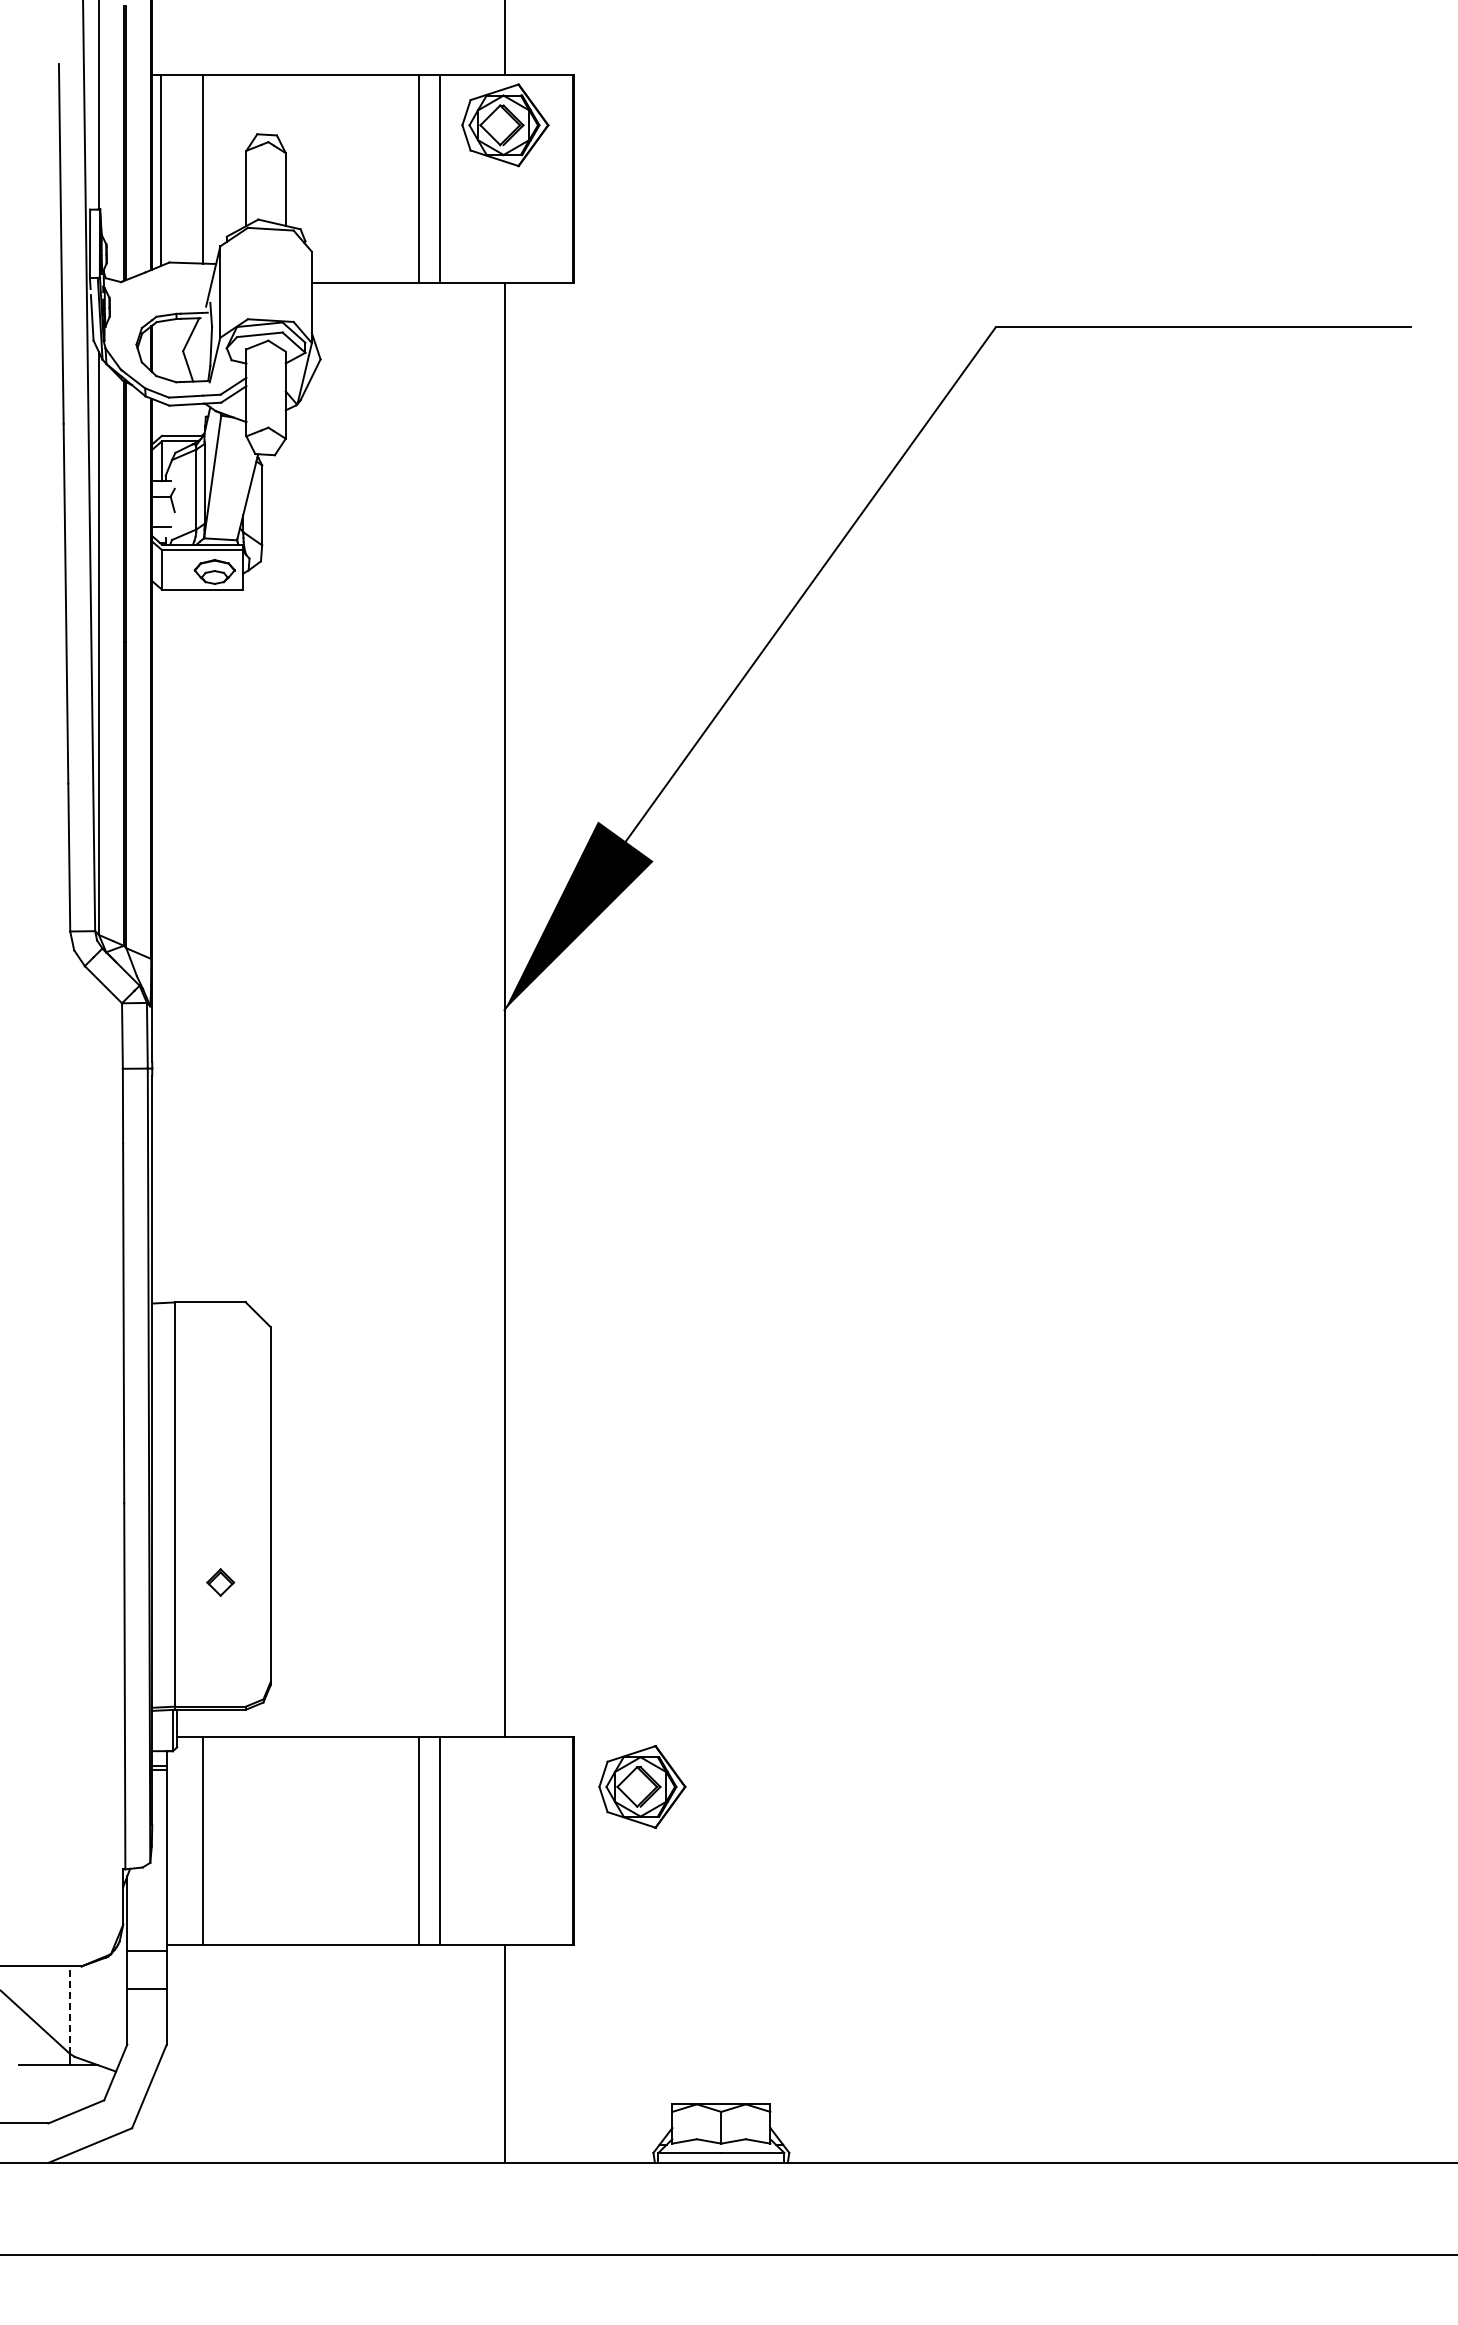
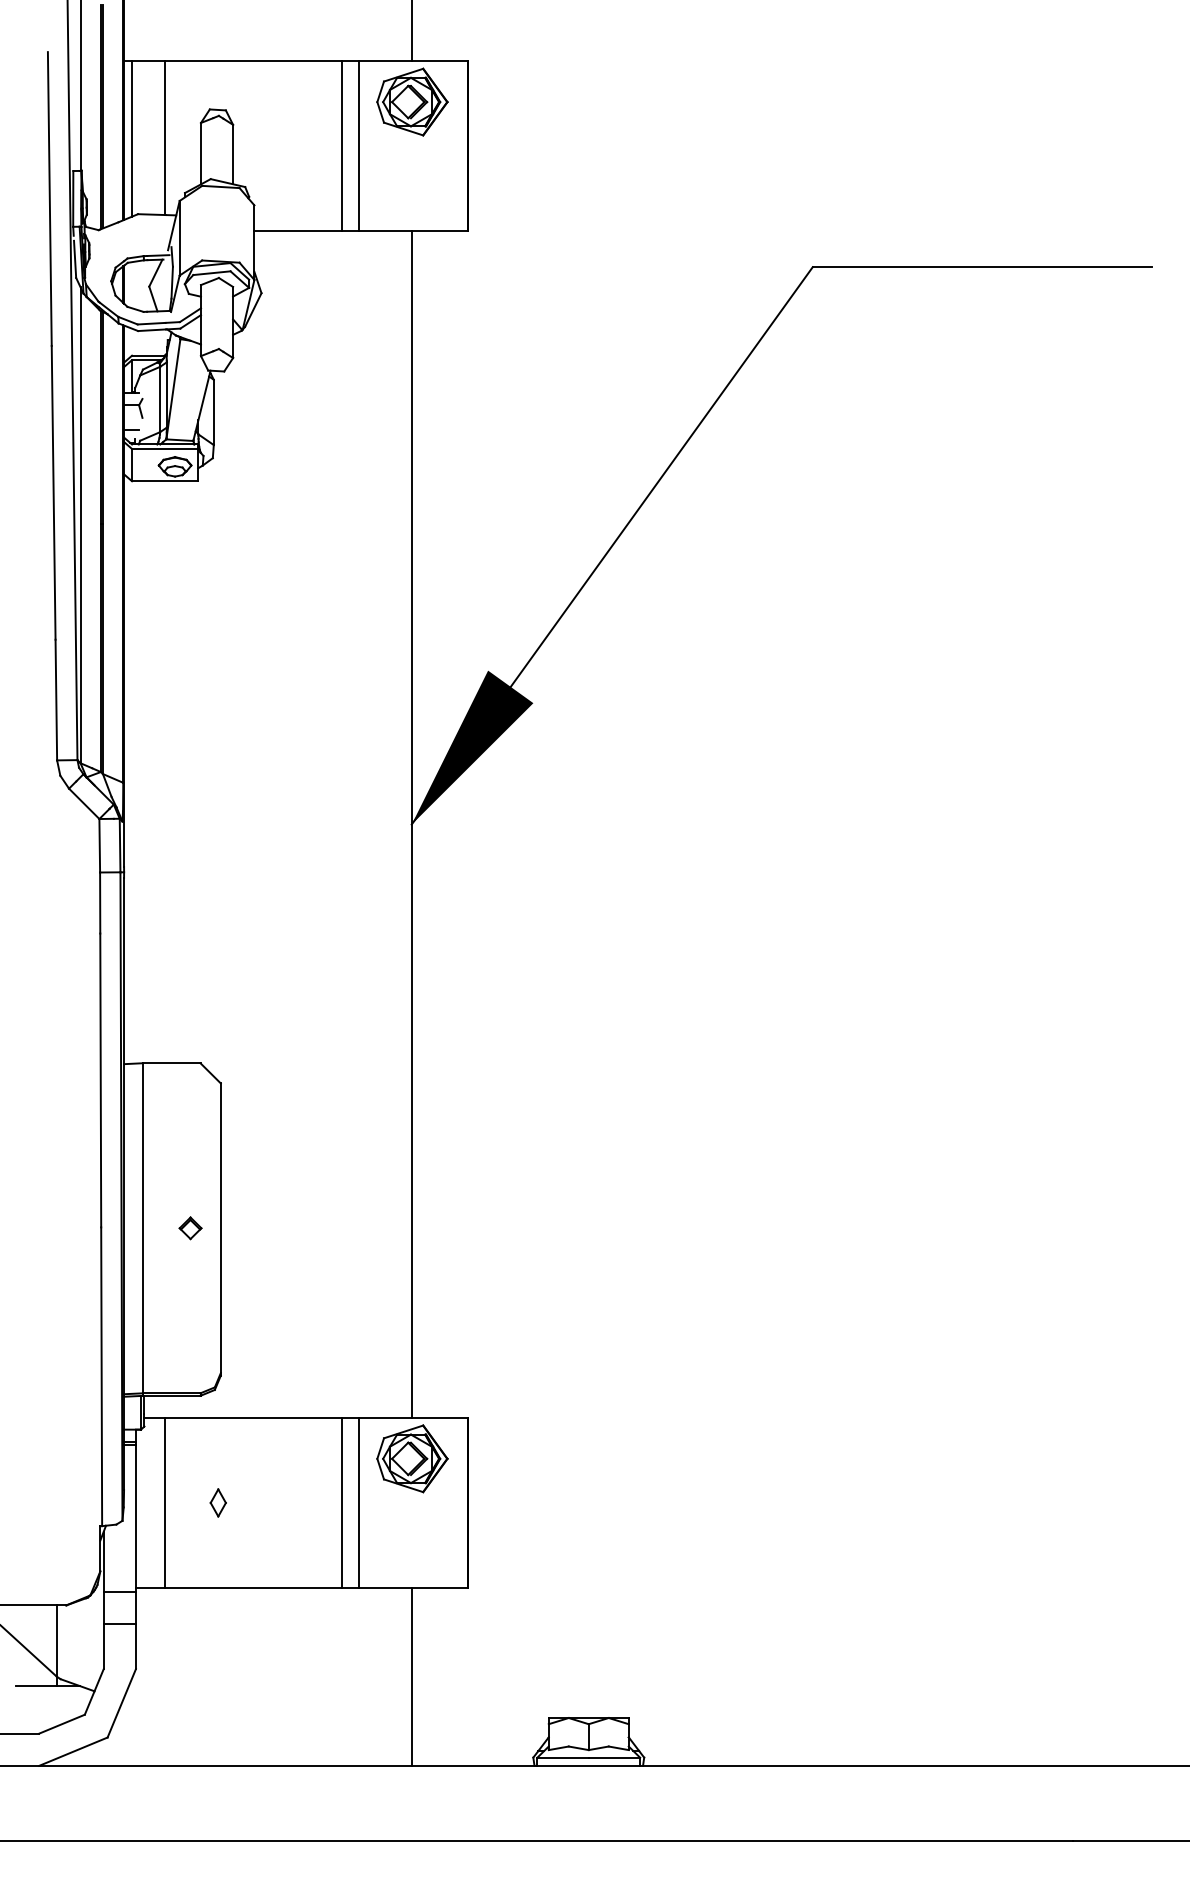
part: (220, 1582) -> (190, 1228), moved
part: (642, 1786) -> (412, 1458), moved
part: (267, 1840) -> (218, 1502), added
line: (69, 2009) -> (56, 1640), dashed -> solid

